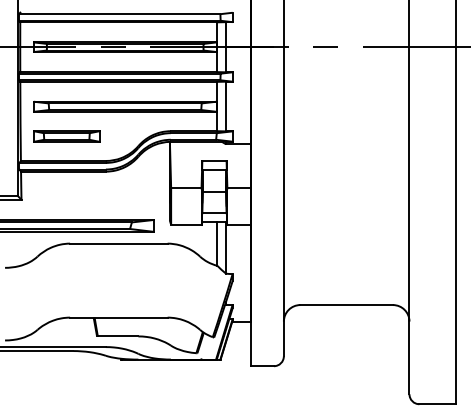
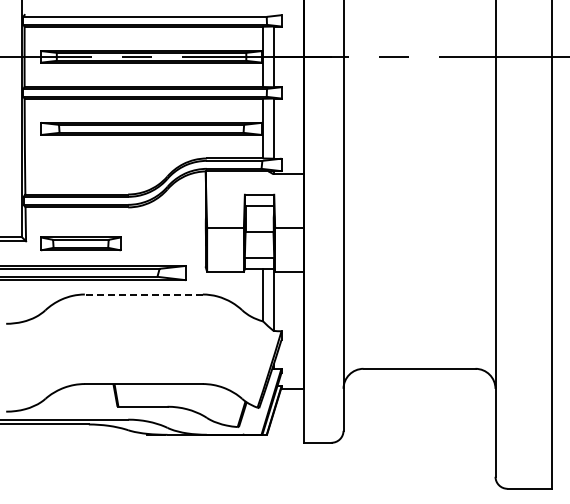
part: (66, 136) -> (80, 243), moved
line: (118, 243) -> (143, 294), solid -> dashed

